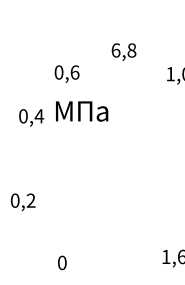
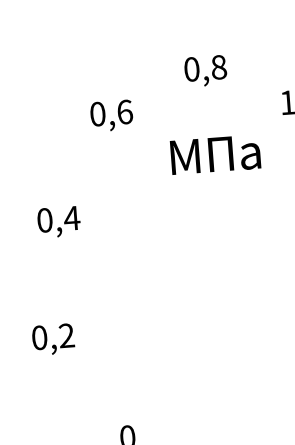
text: (115, 50) -> (191, 69), 6,8 -> 0,8
text: (82, 111) -> (216, 154), moved
text: (31, 117) -> (58, 221), moved

